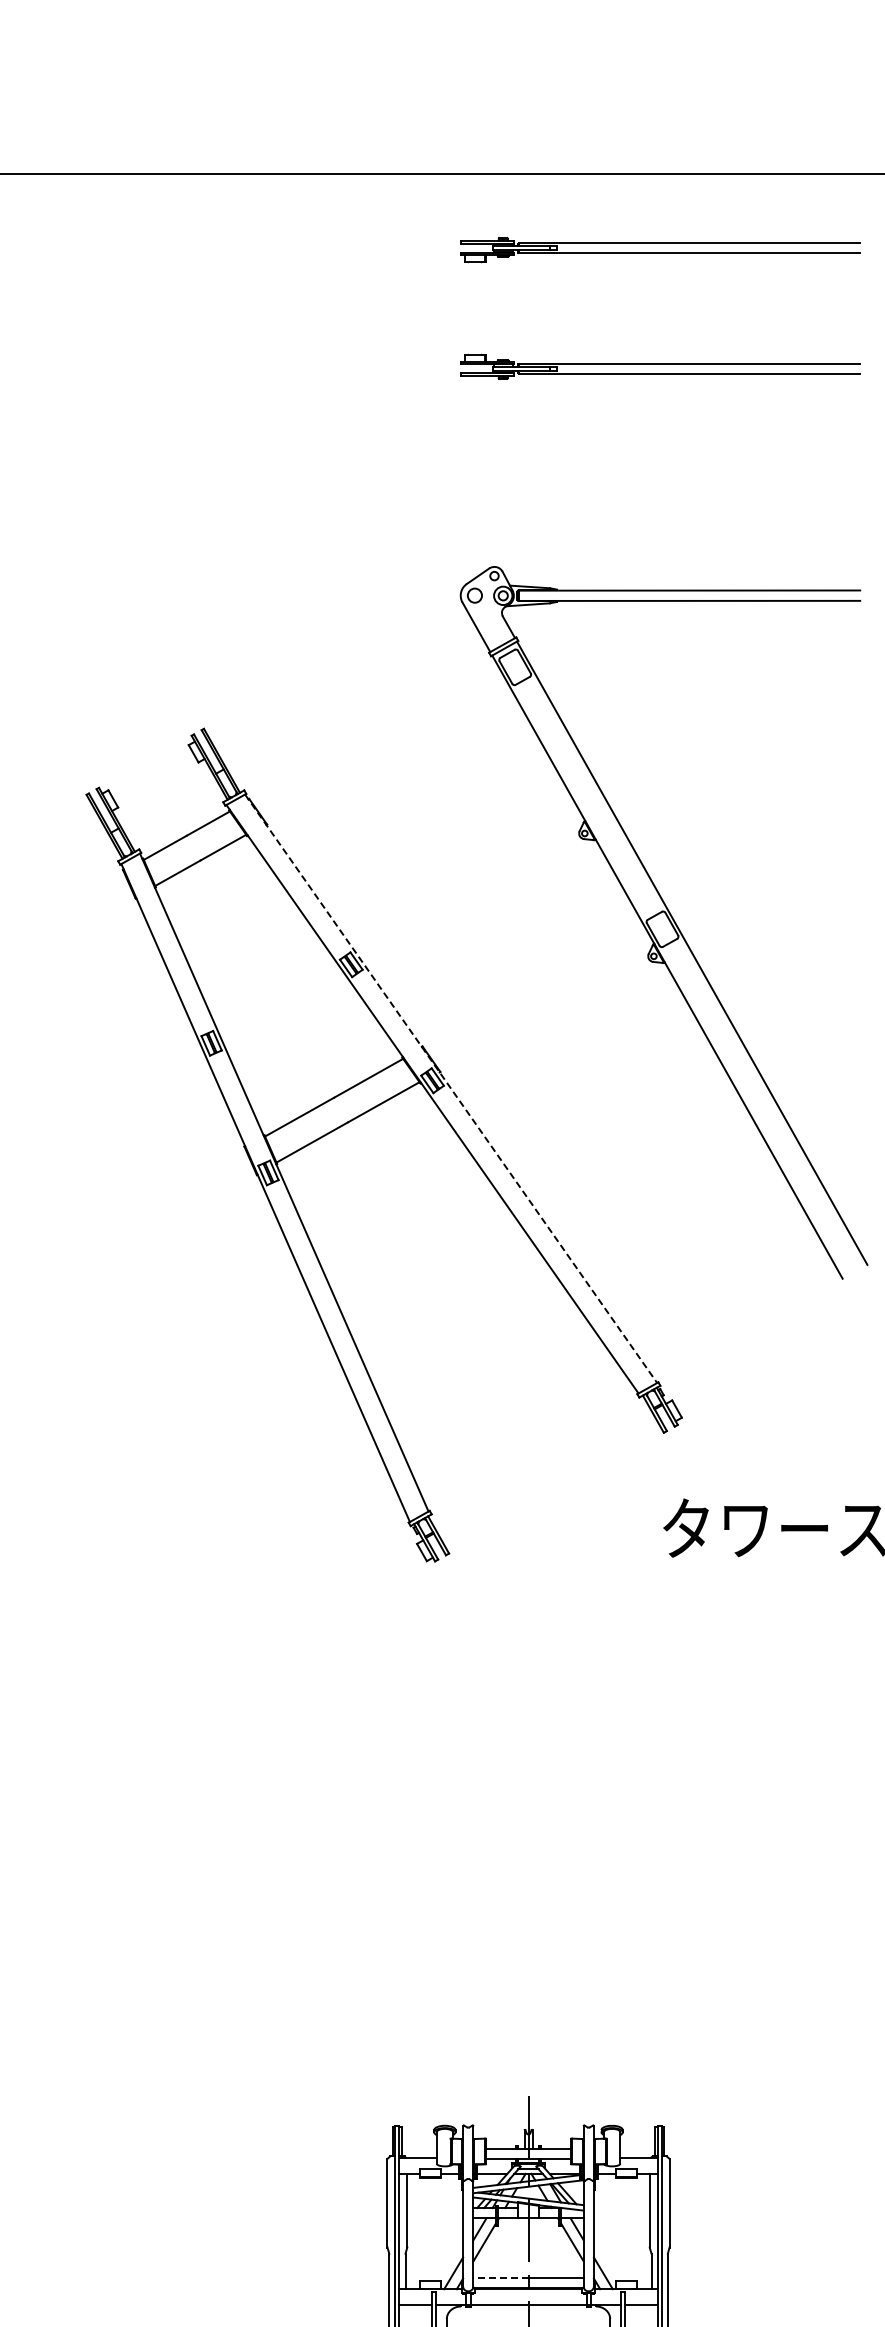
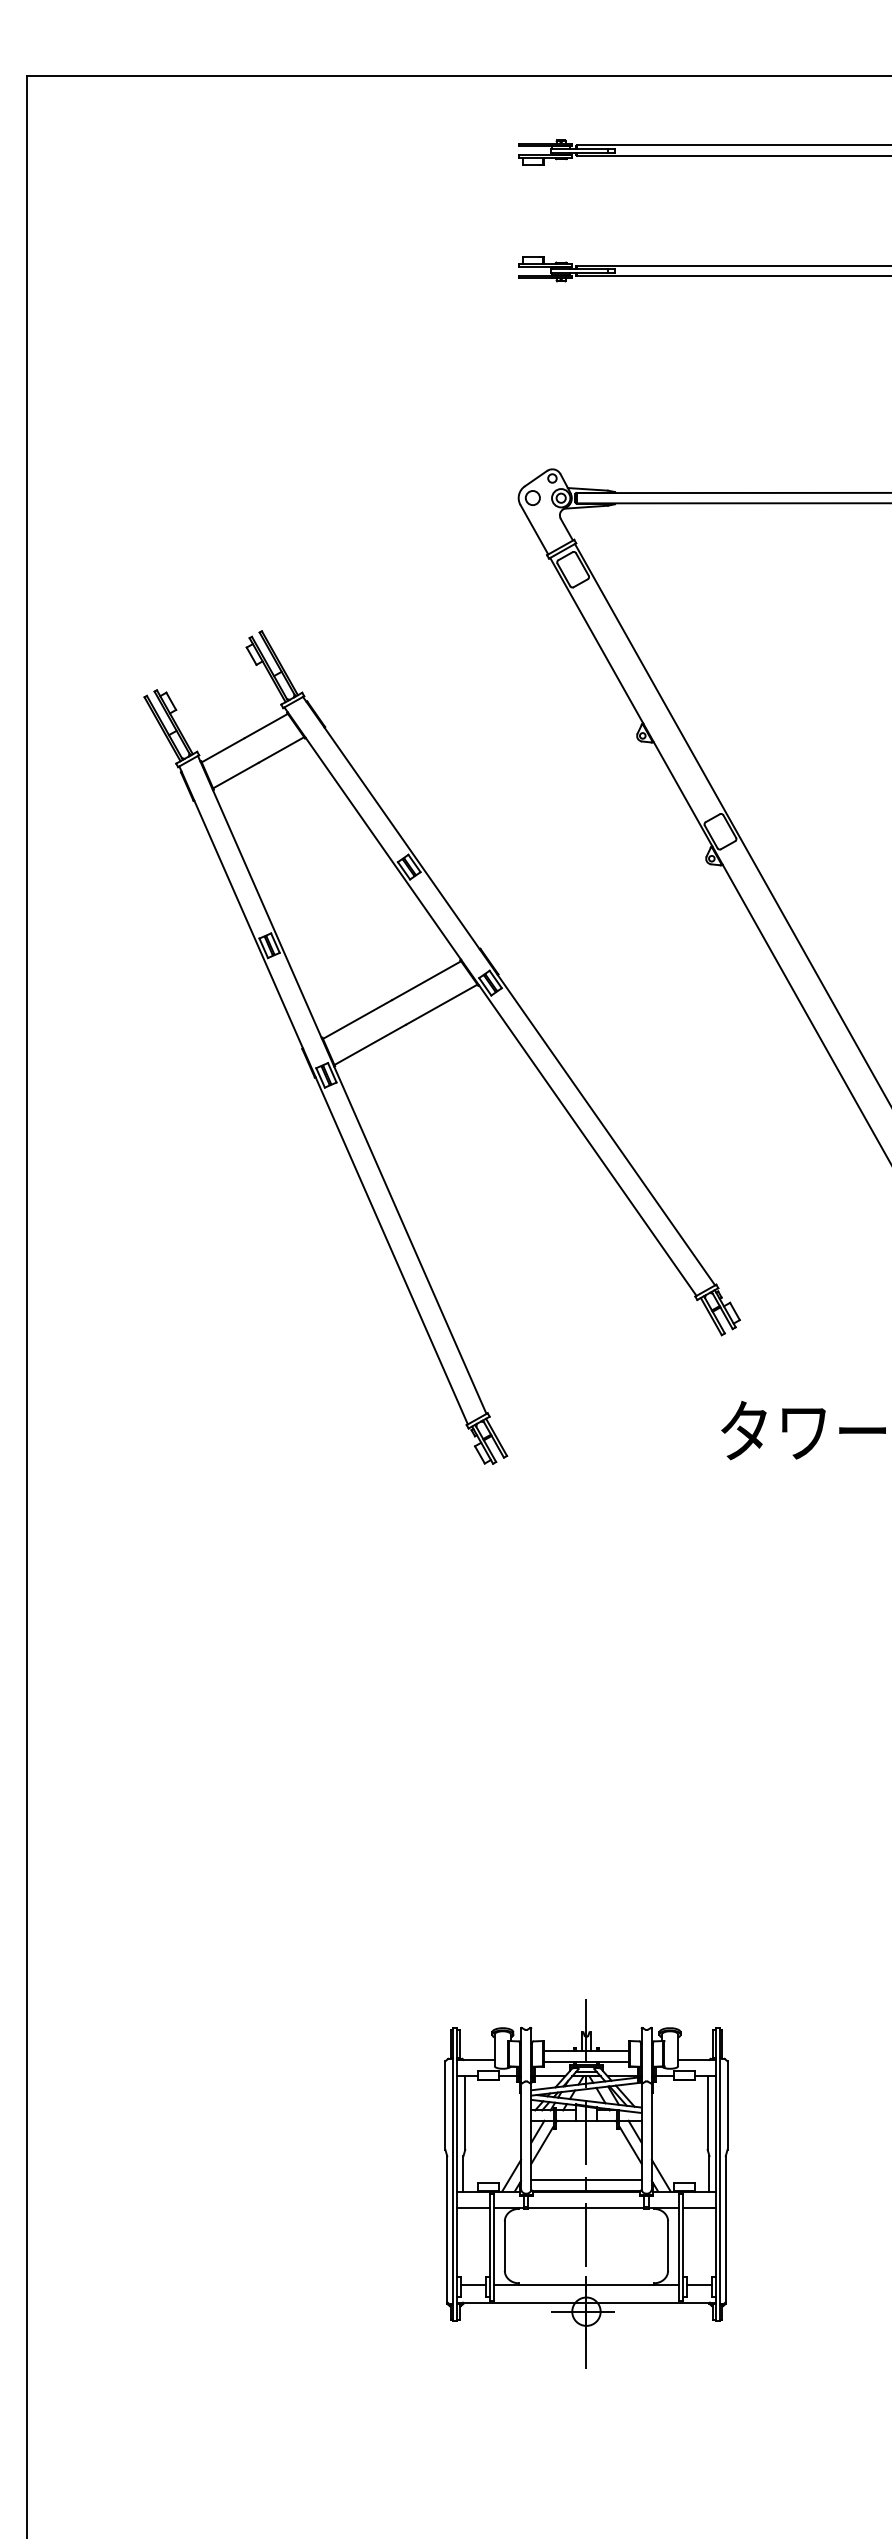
line: (451, 1089) -> (509, 991), dashed -> solid
line: (500, 2278) -> (558, 2180), dashed -> solid

